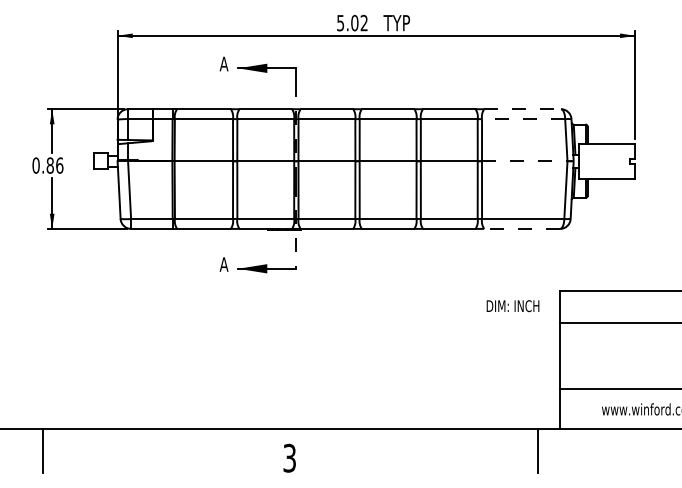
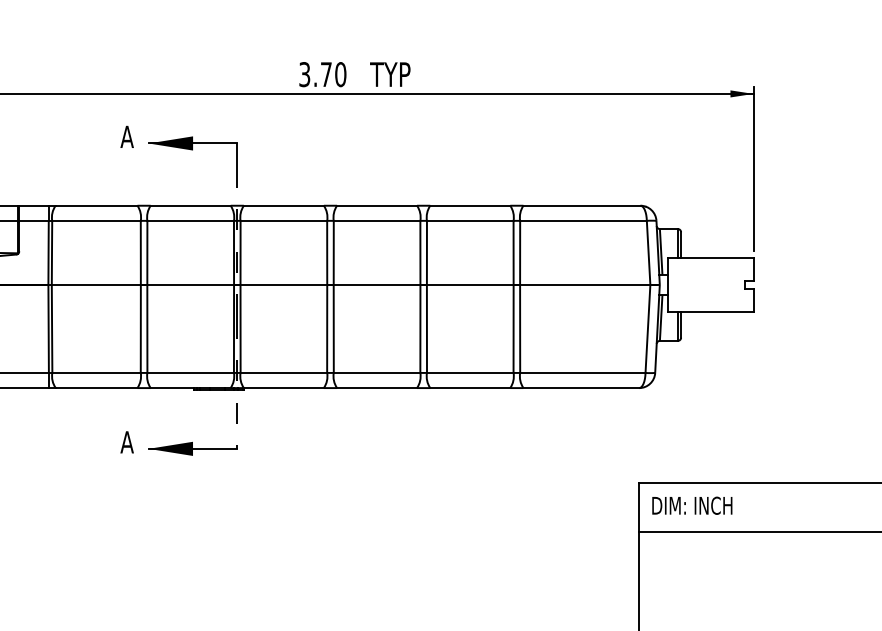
text: (352, 22) -> (322, 73), 5.02 -> 3.70
line: (523, 109) -> (583, 206), dashed -> solid
line: (523, 119) -> (583, 221), dashed -> solid
line: (524, 161) -> (584, 285), dashed -> solid
line: (522, 228) -> (581, 387), dashed -> solid
text: (512, 306) -> (691, 506), moved

